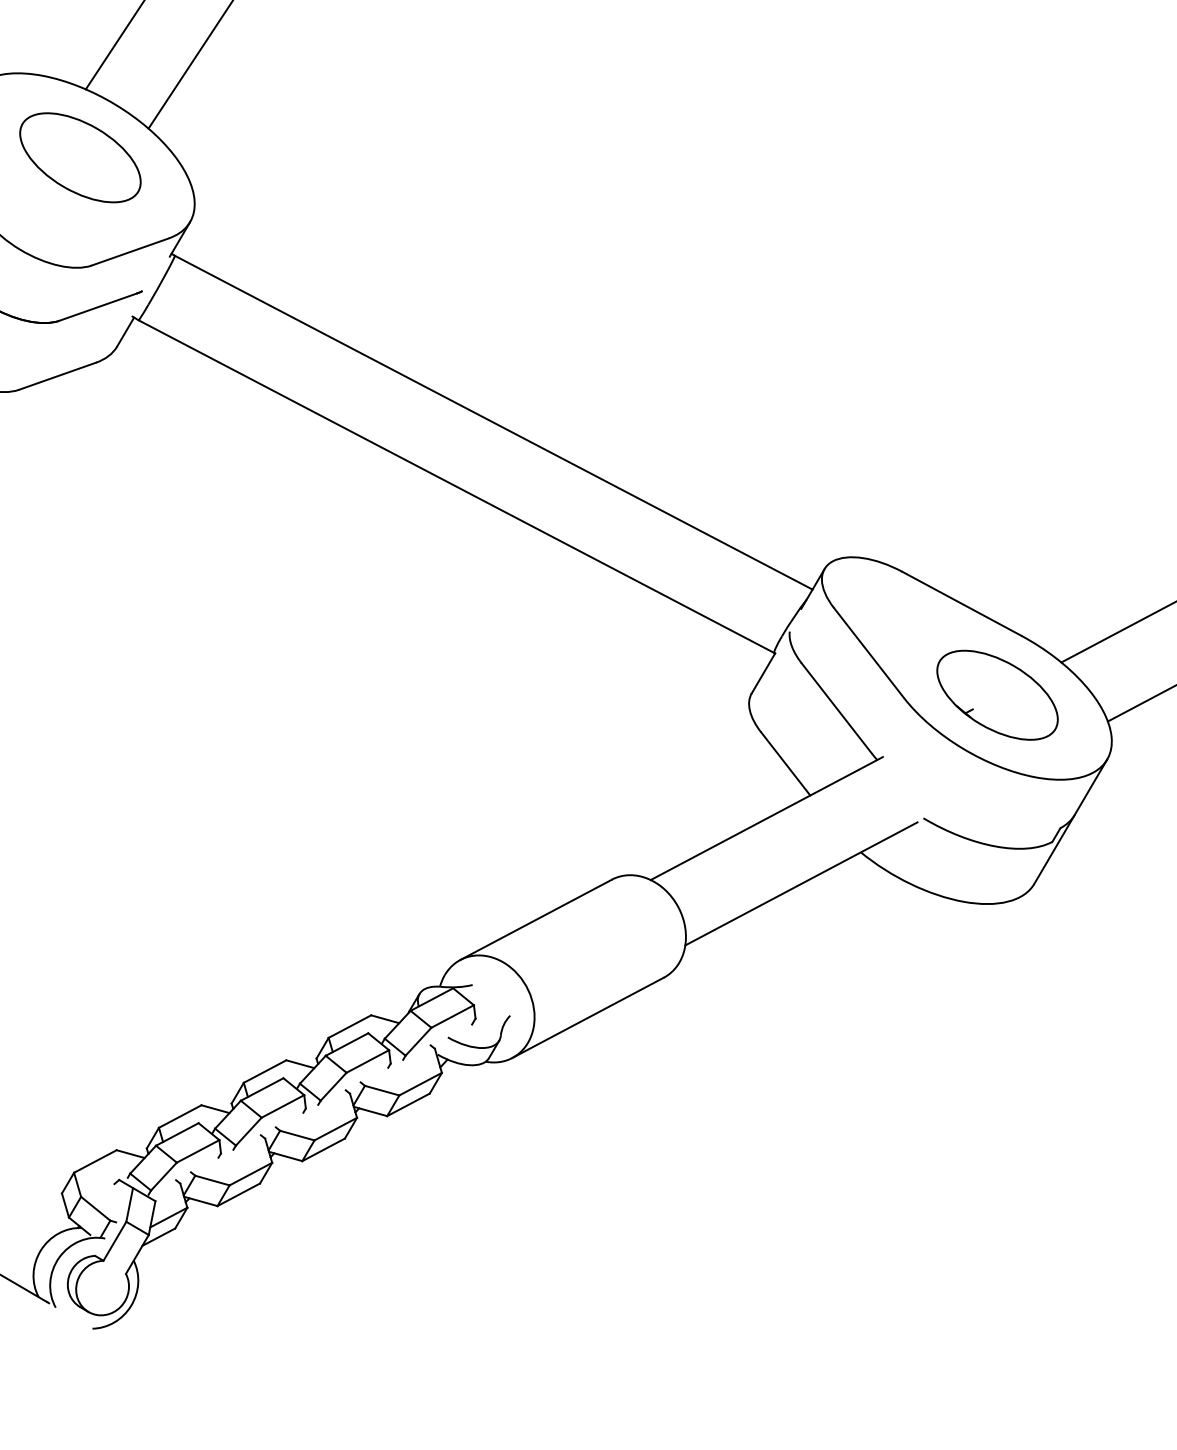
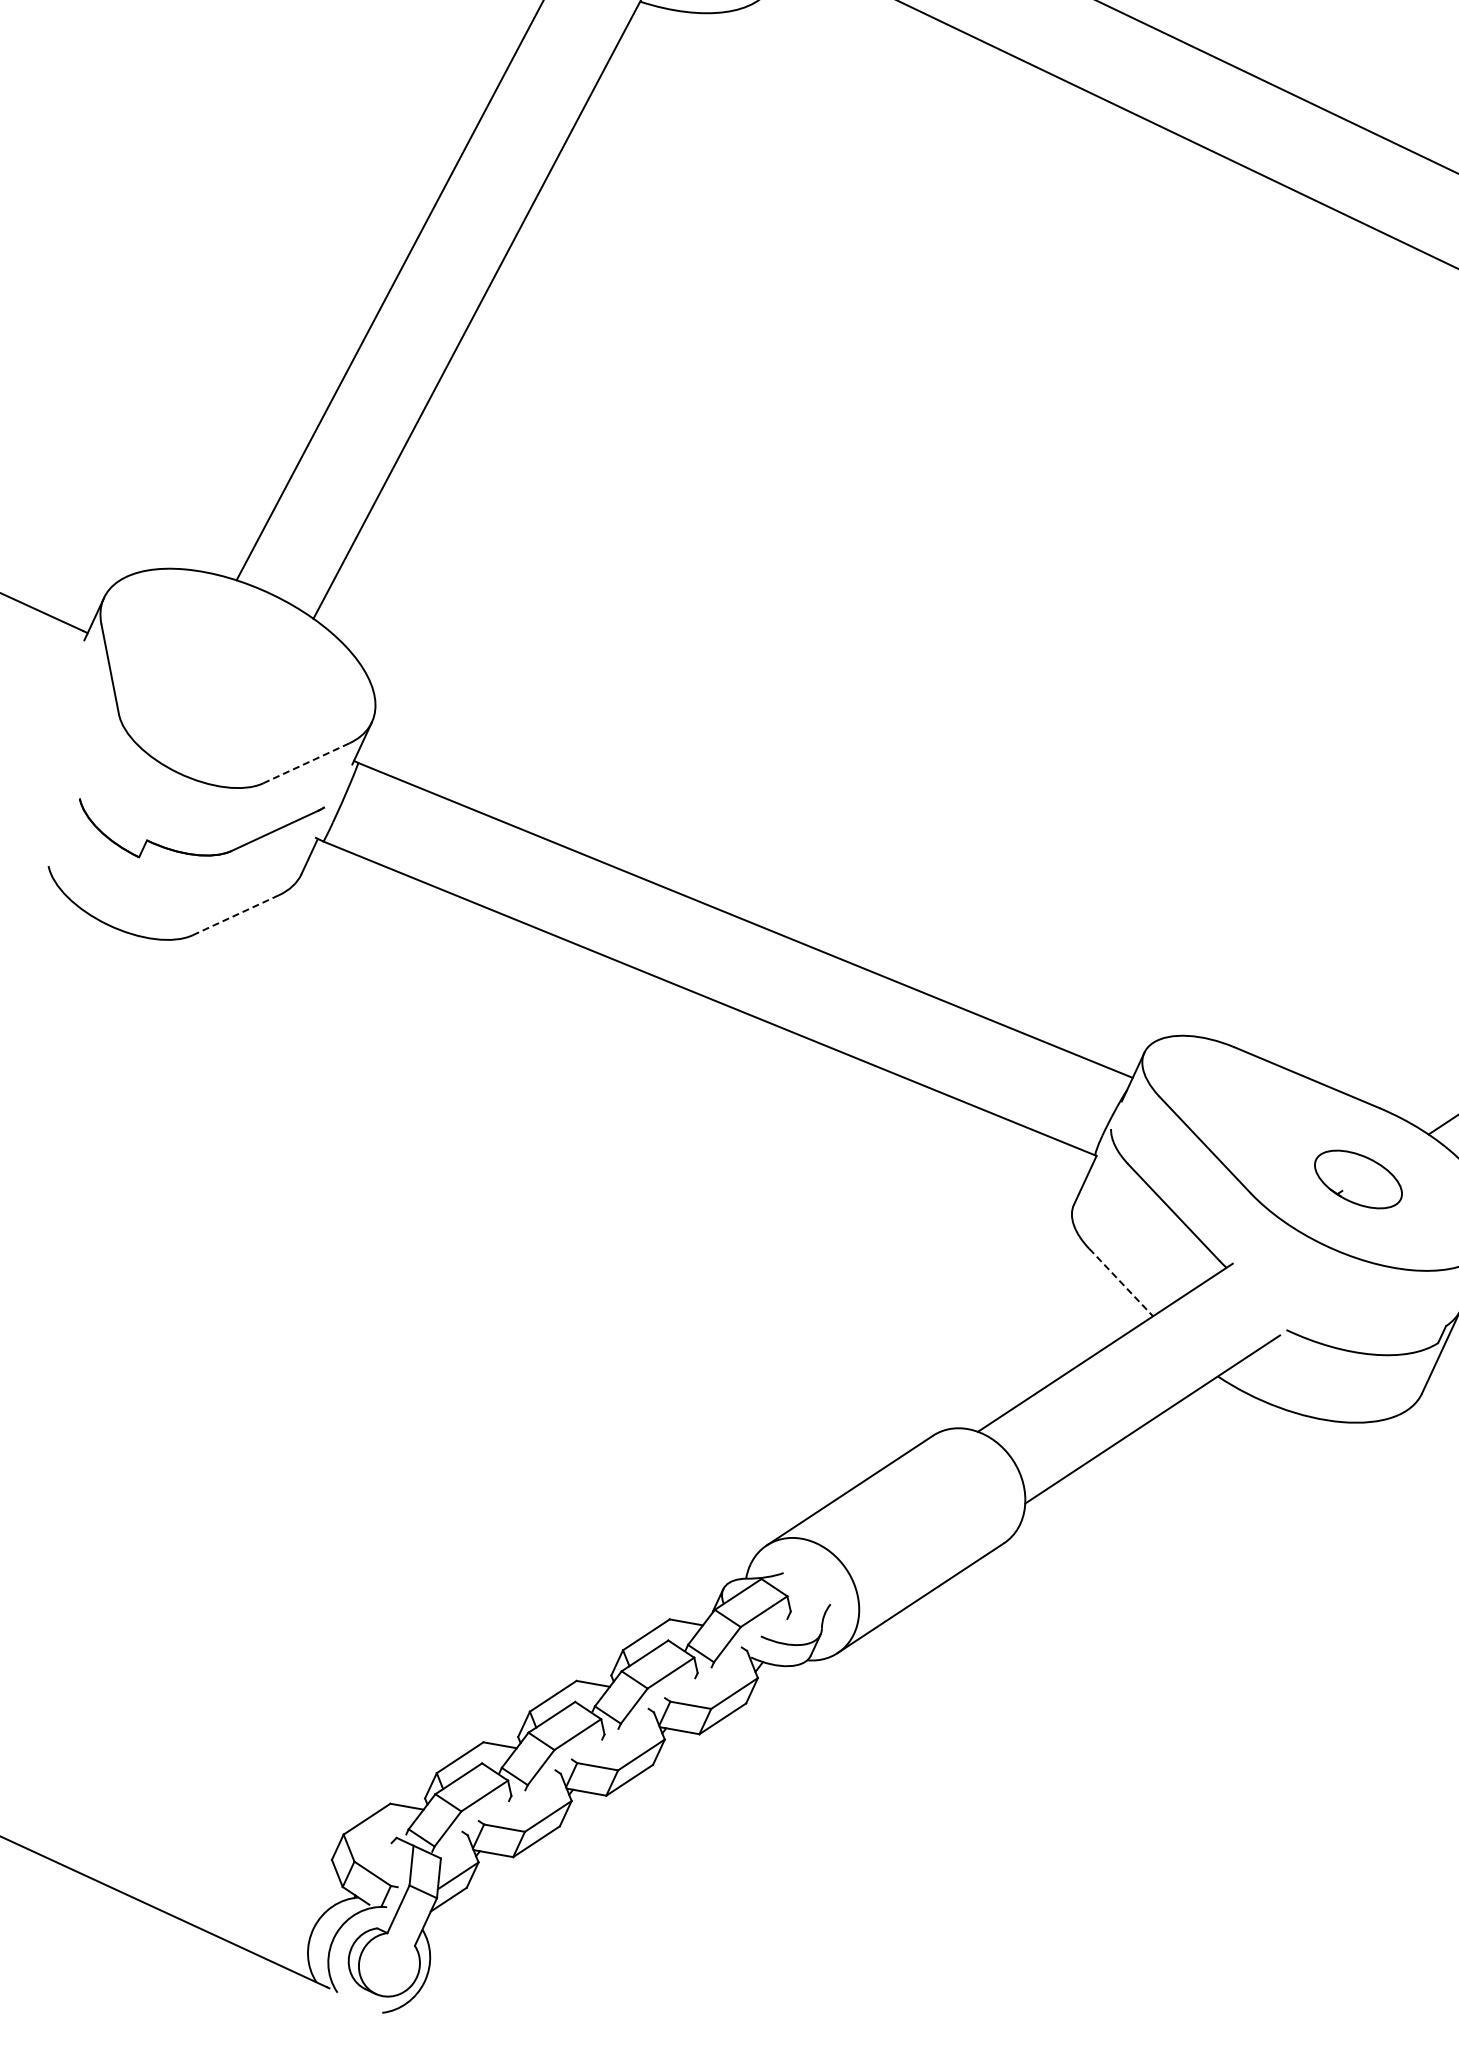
part: (80, 158) -> (237, 660), removed
line: (129, 251) -> (305, 763), solid -> dashed
line: (57, 376) -> (235, 915), solid -> dashed
part: (997, 695) -> (1358, 1179), size x0.6
line: (786, 763) -> (1121, 1282), solid -> dashed

